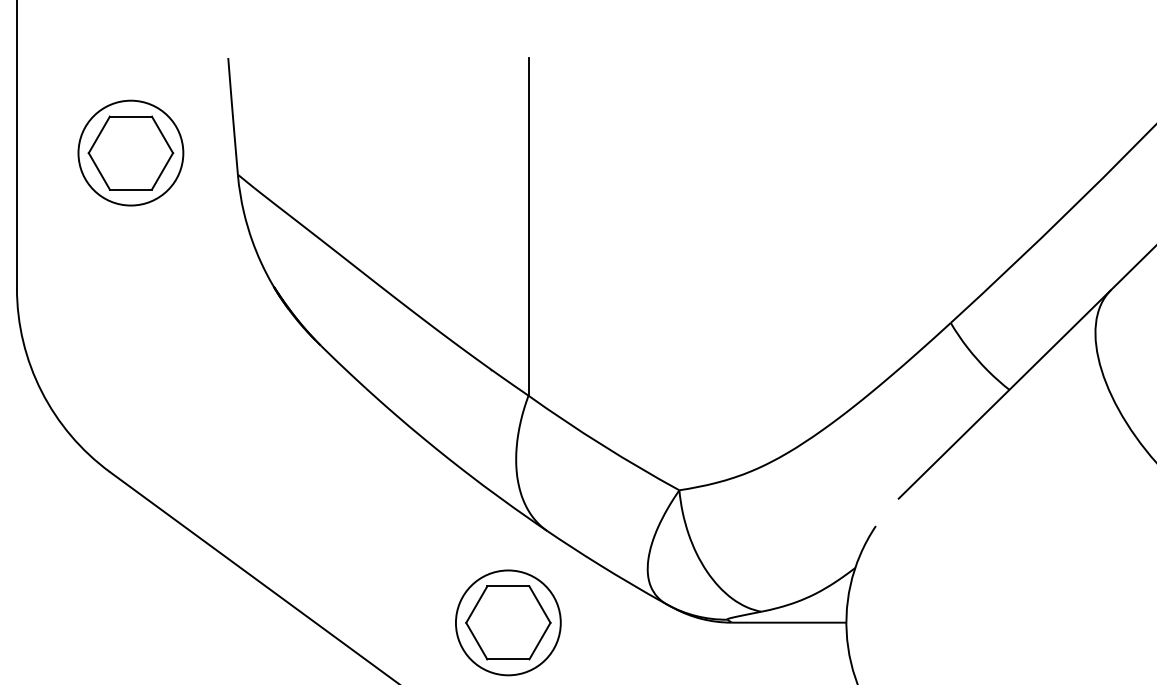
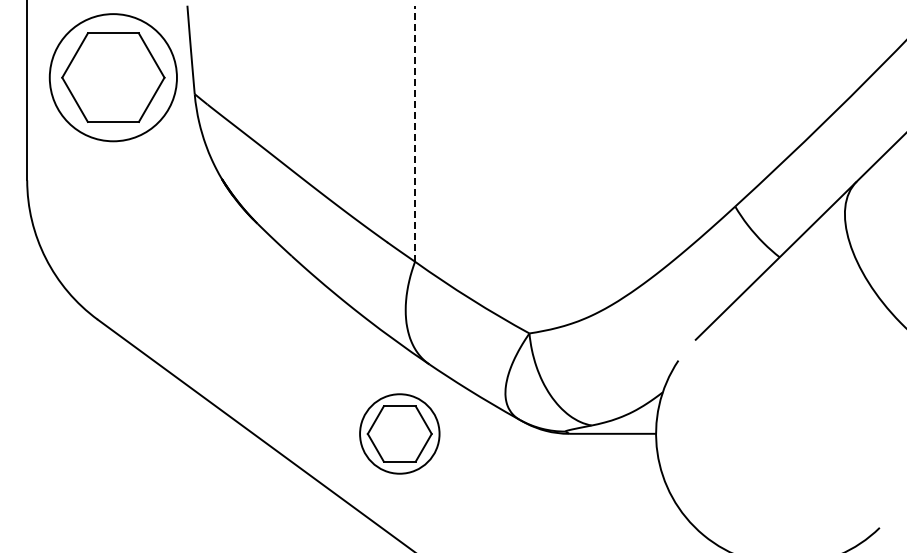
part: (130, 152) -> (113, 77), size x1.6
line: (529, 226) -> (415, 133), solid -> dashed

